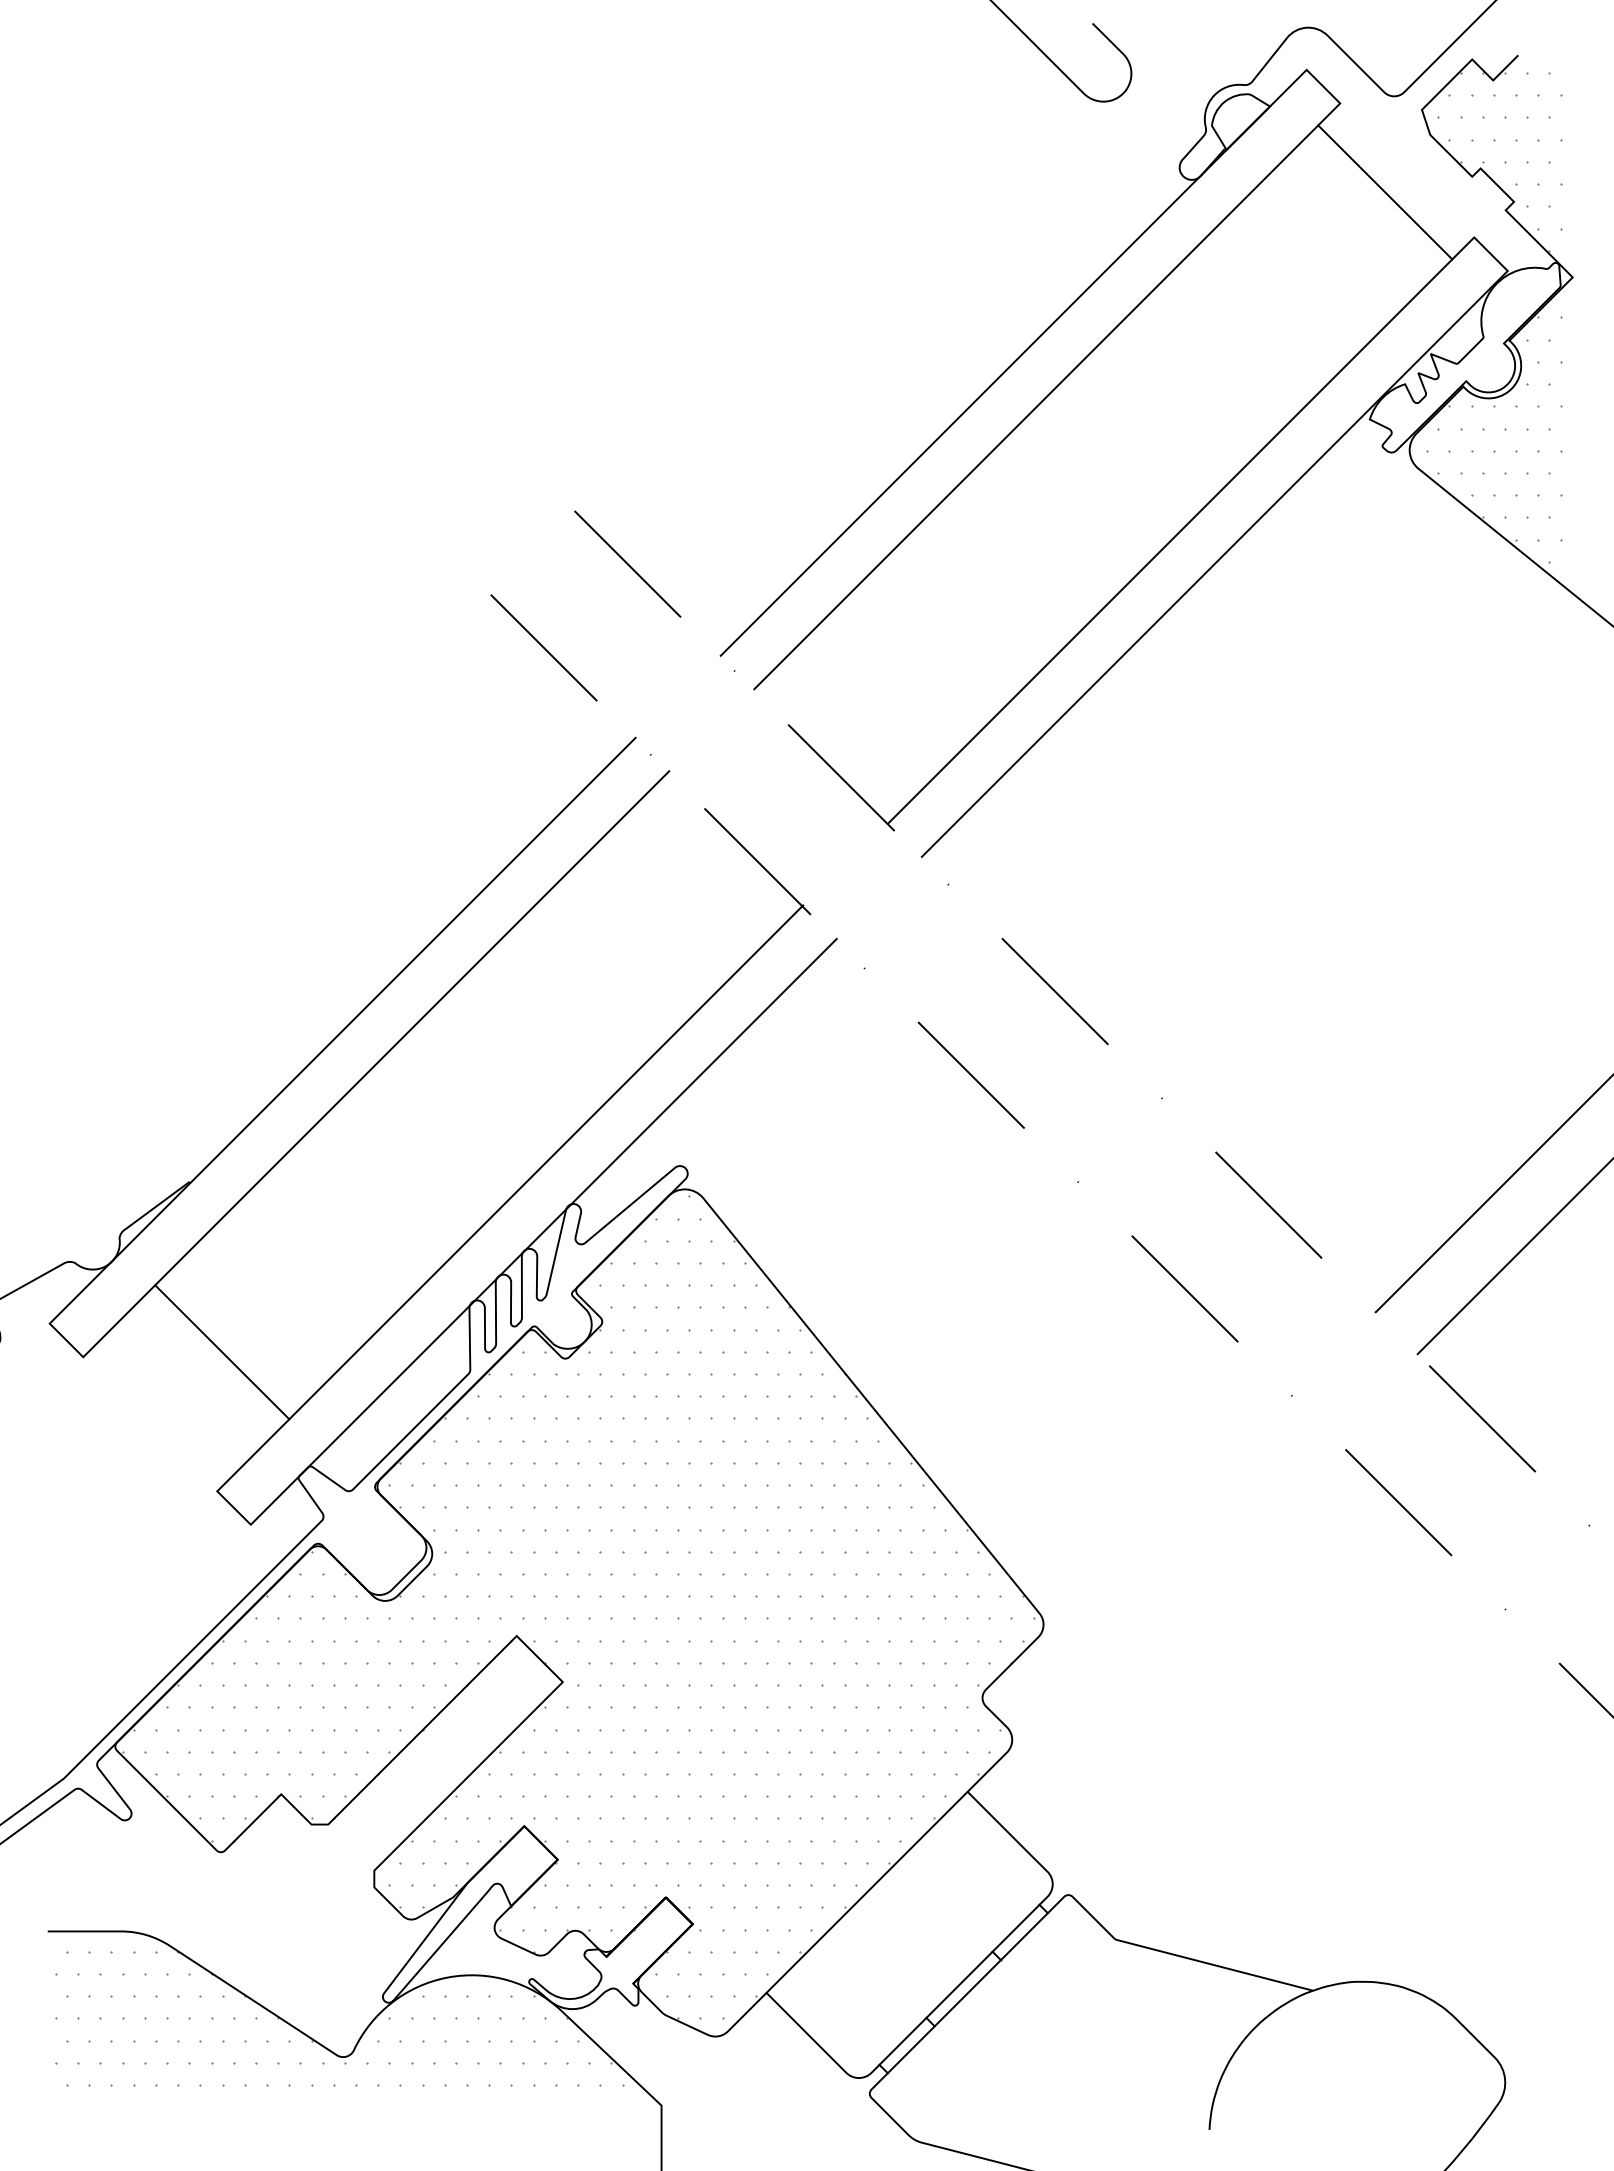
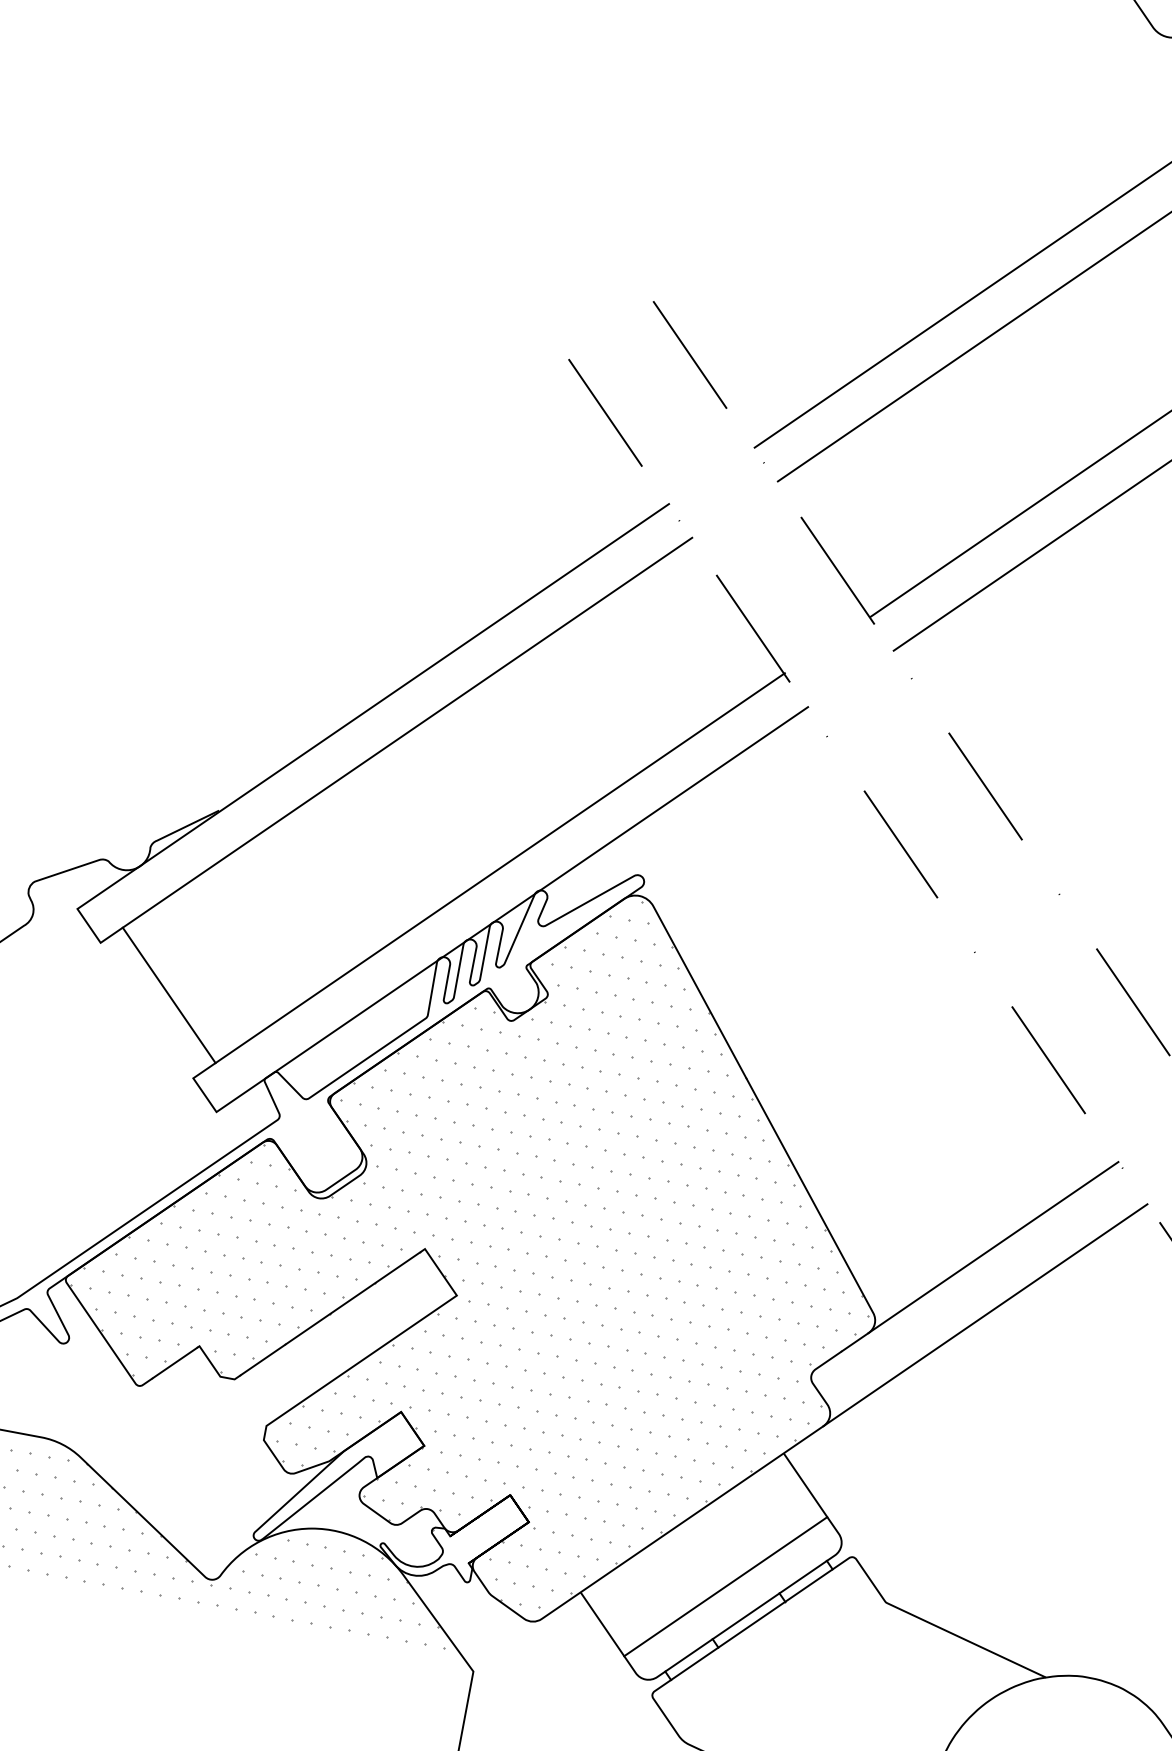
line: (222, 1352) -> (169, 995), moved
line: (1161, 1513) -> (992, 1247), added
line: (1166, 1591) -> (984, 1314), added
line: (929, 1955) -> (725, 1586), added

